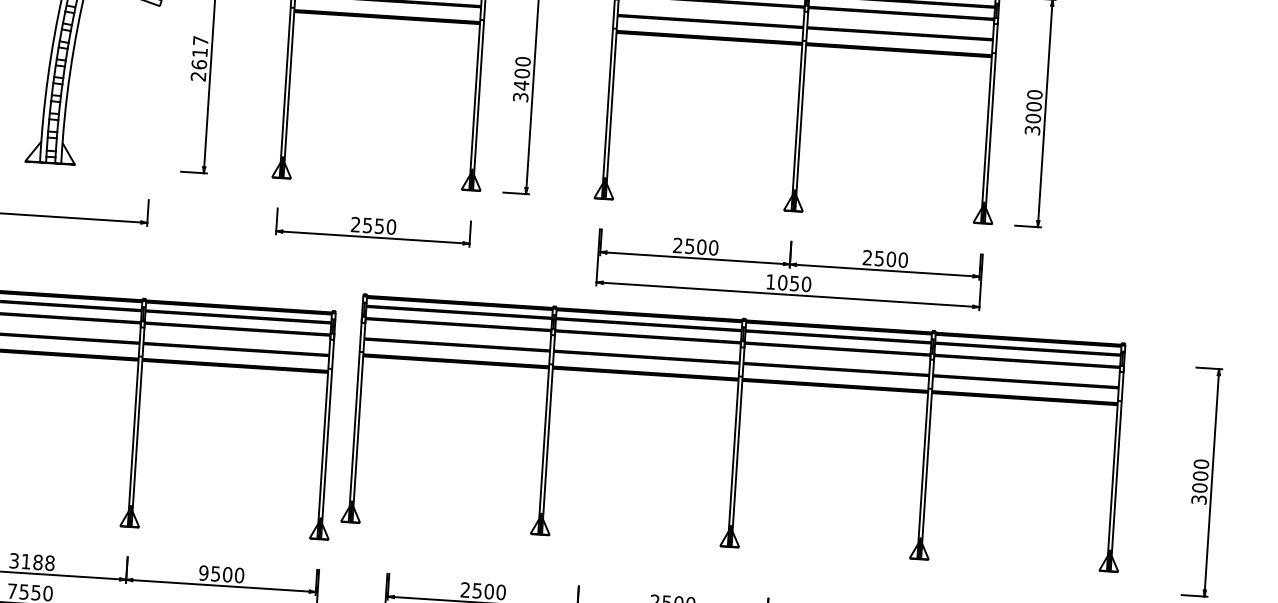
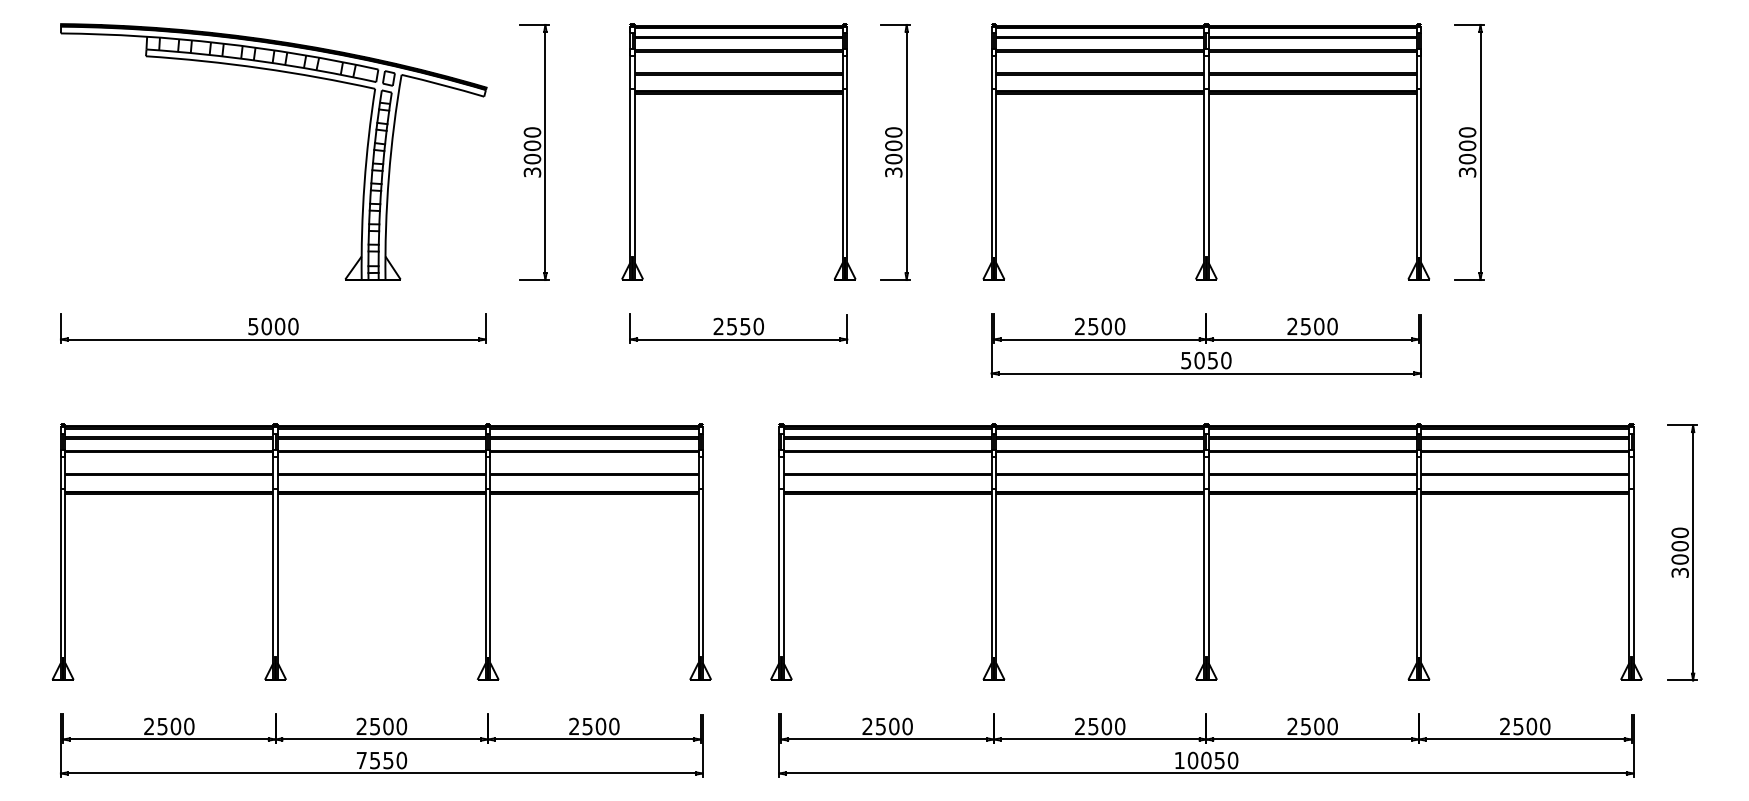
text: (199, 58) -> (532, 152), 2617 -> 3000
text: (521, 84) -> (893, 158), 3400 -> 3000
text: (771, 282) -> (1186, 360), 1050 -> 5050
part: (737, 432) -> (1206, 551), moved
text: (31, 562) -> (381, 726), 3188 -> 2500
text: (204, 573) -> (574, 726), 9500 -> 2500

